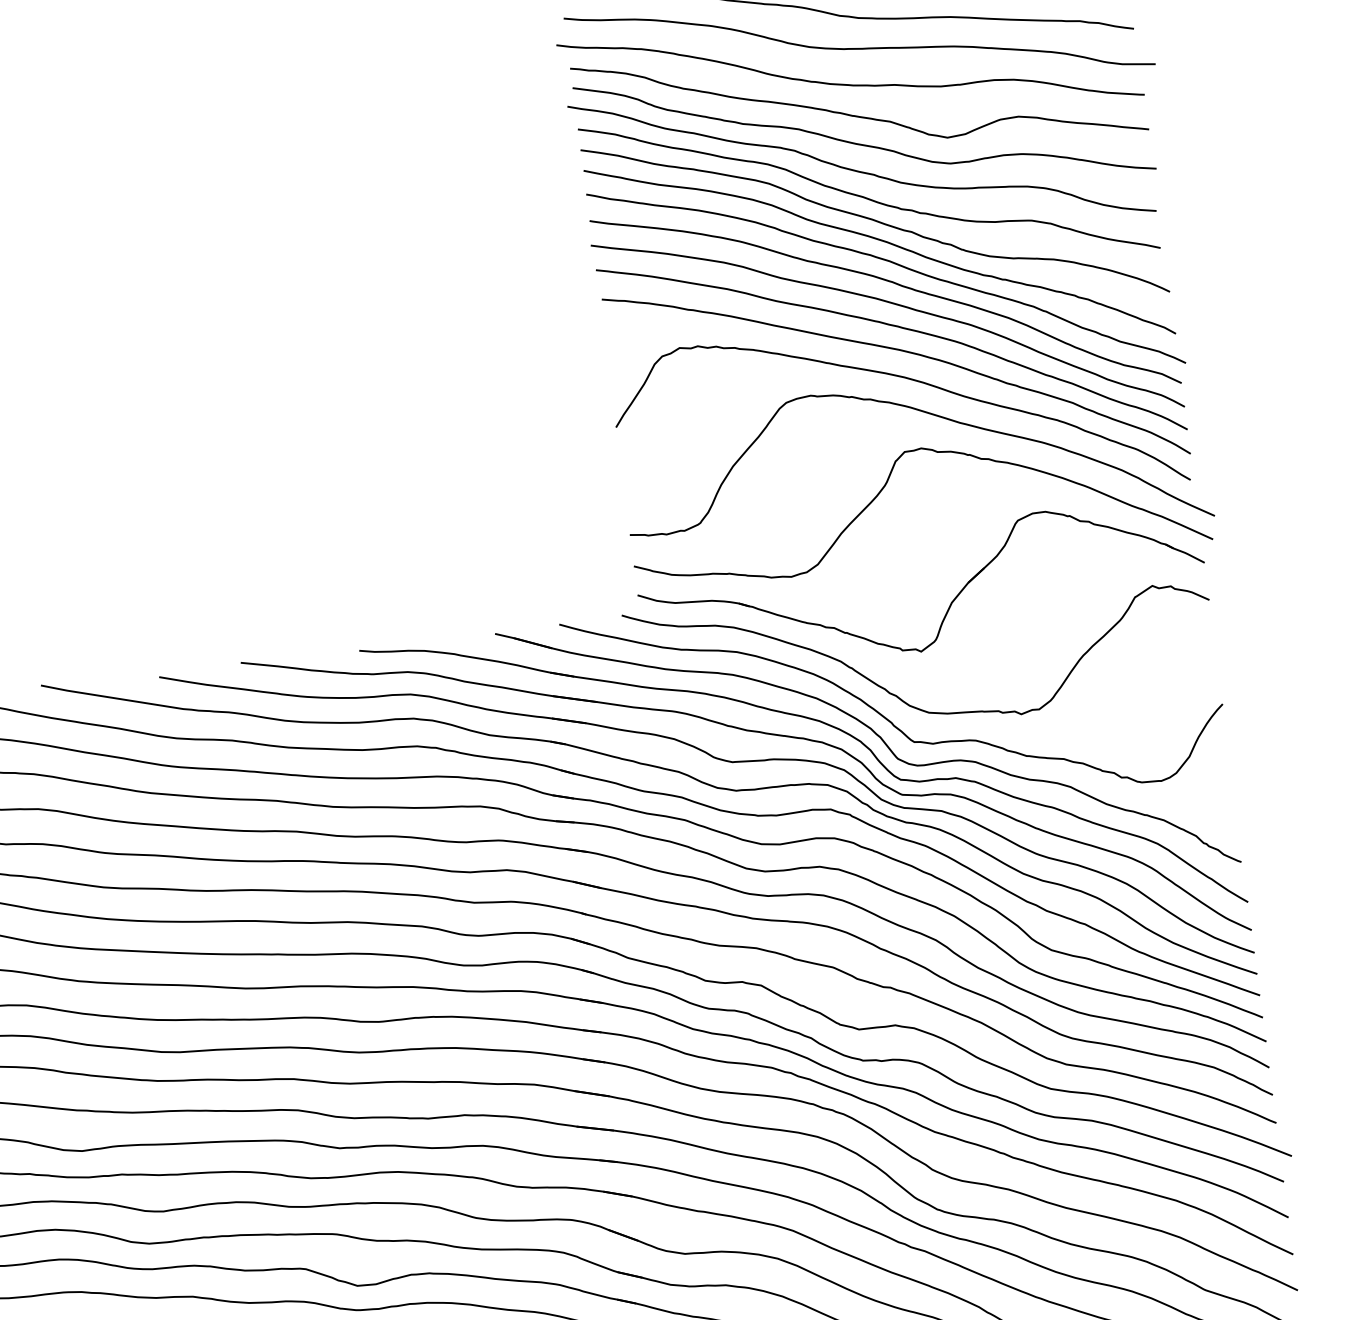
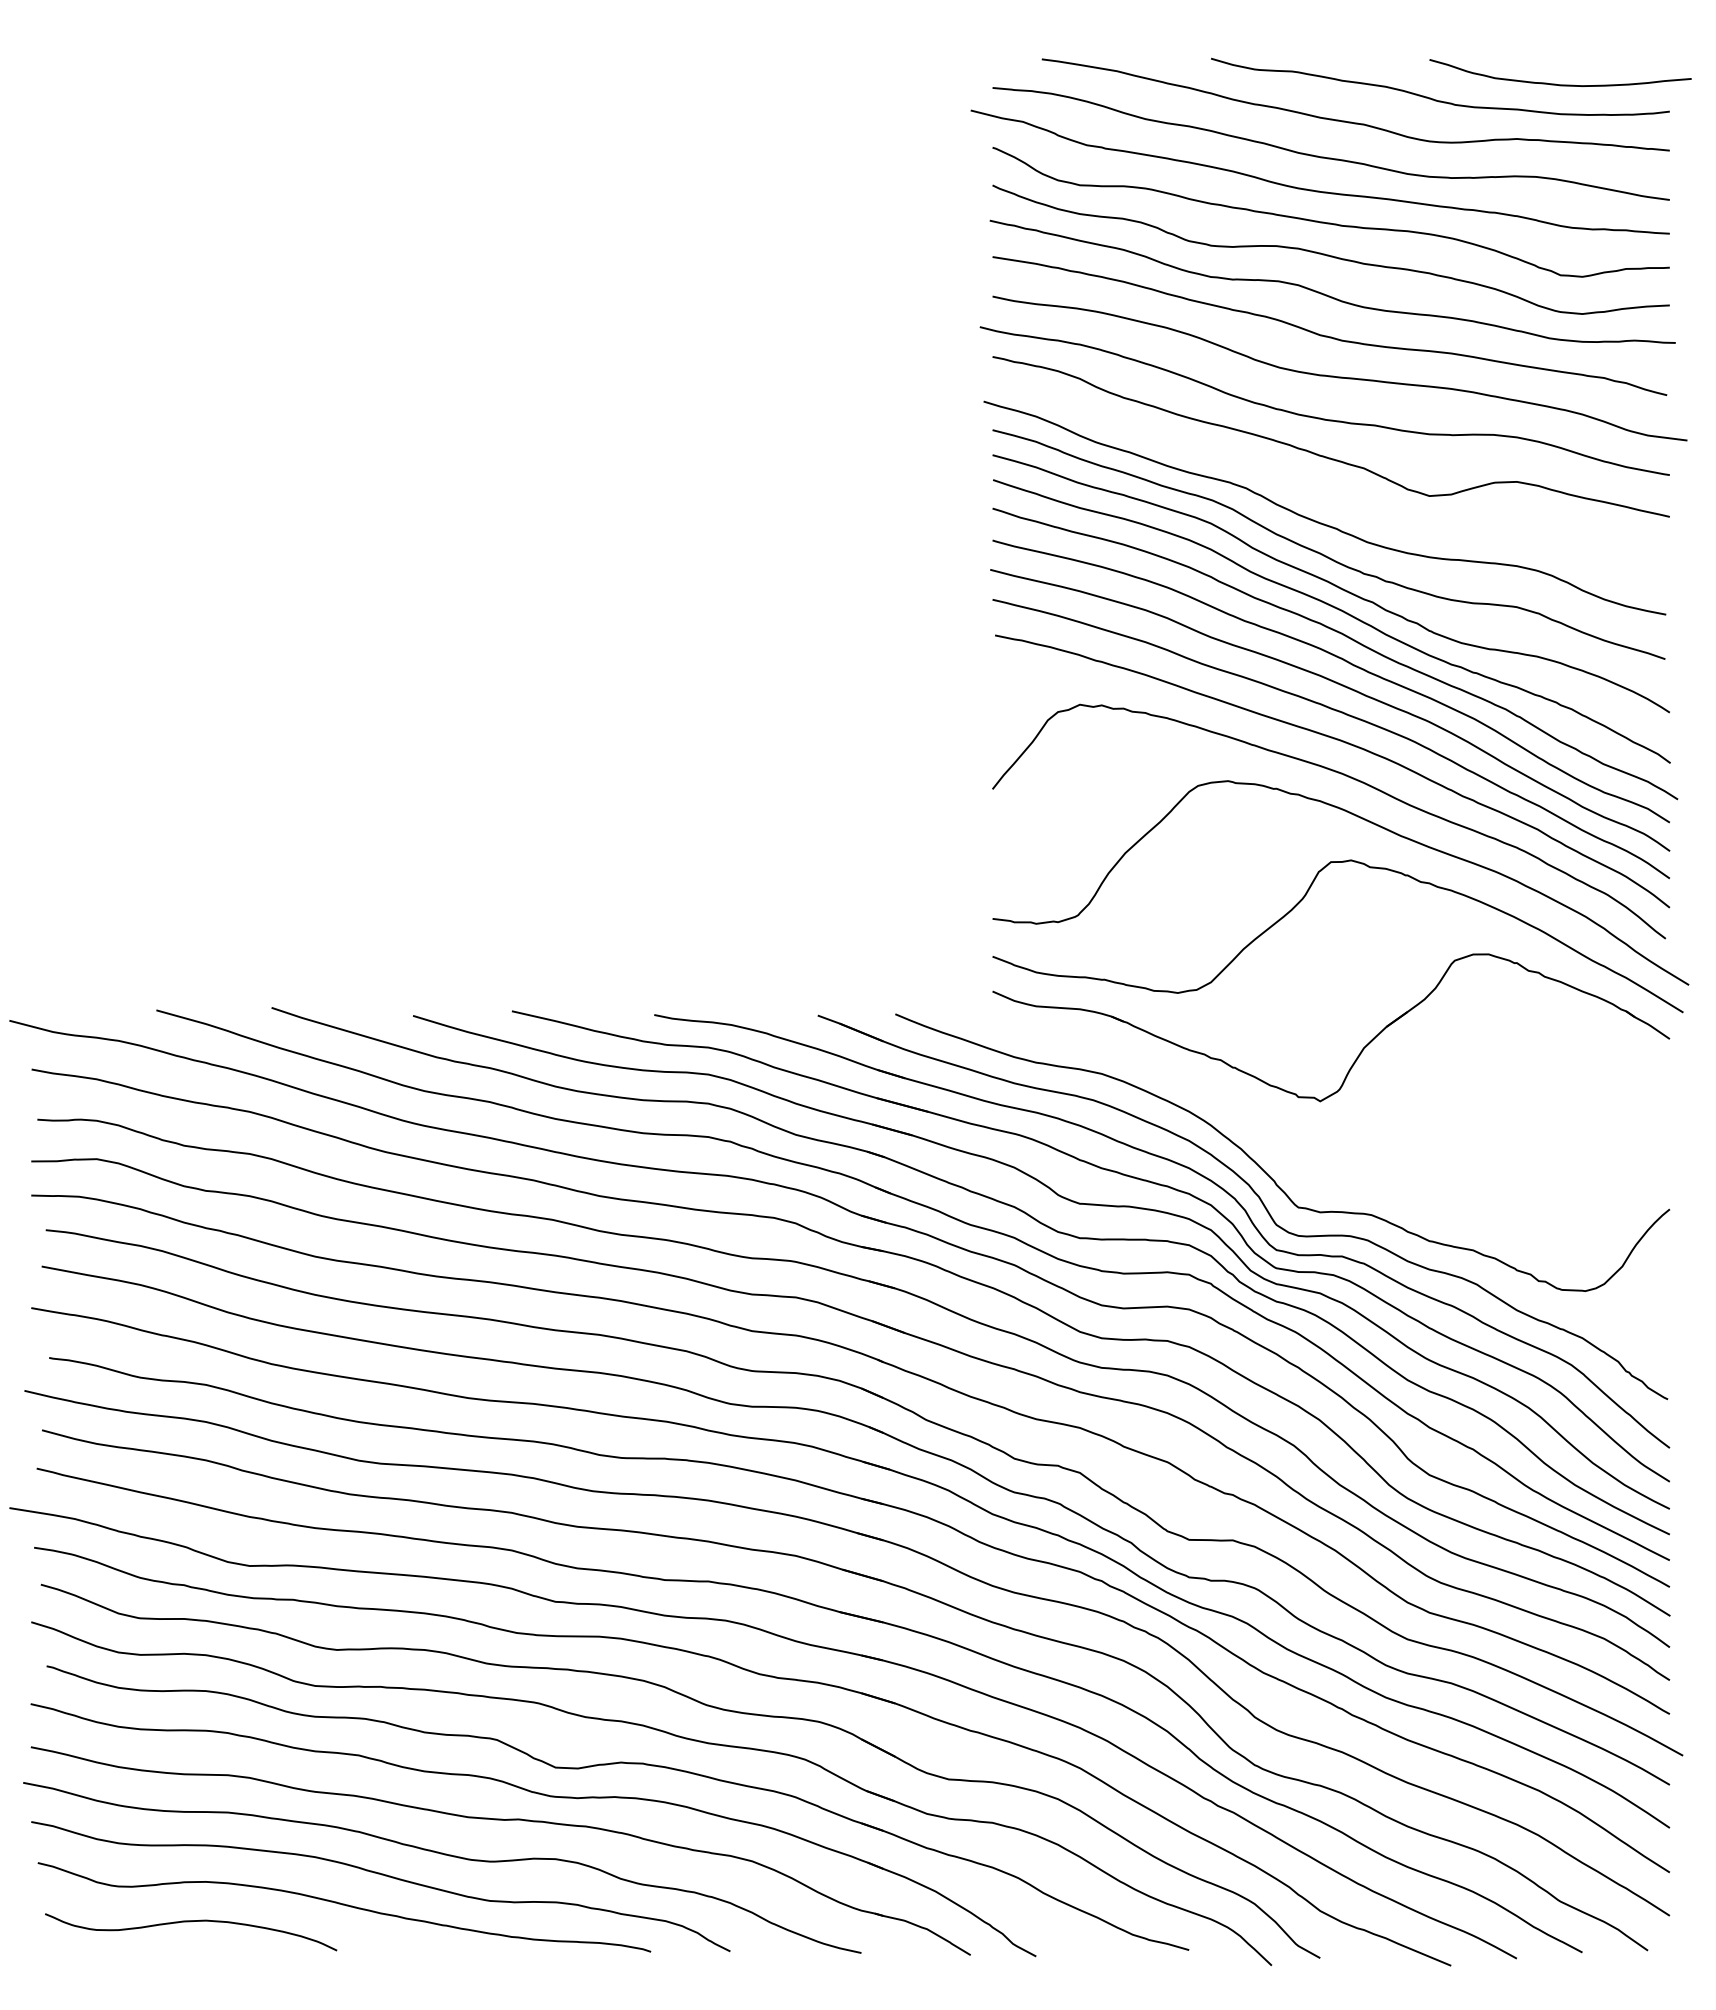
curve: (862, 143) -> (1327, 490), removed
curve: (895, 694) -> (1283, 1148), removed

